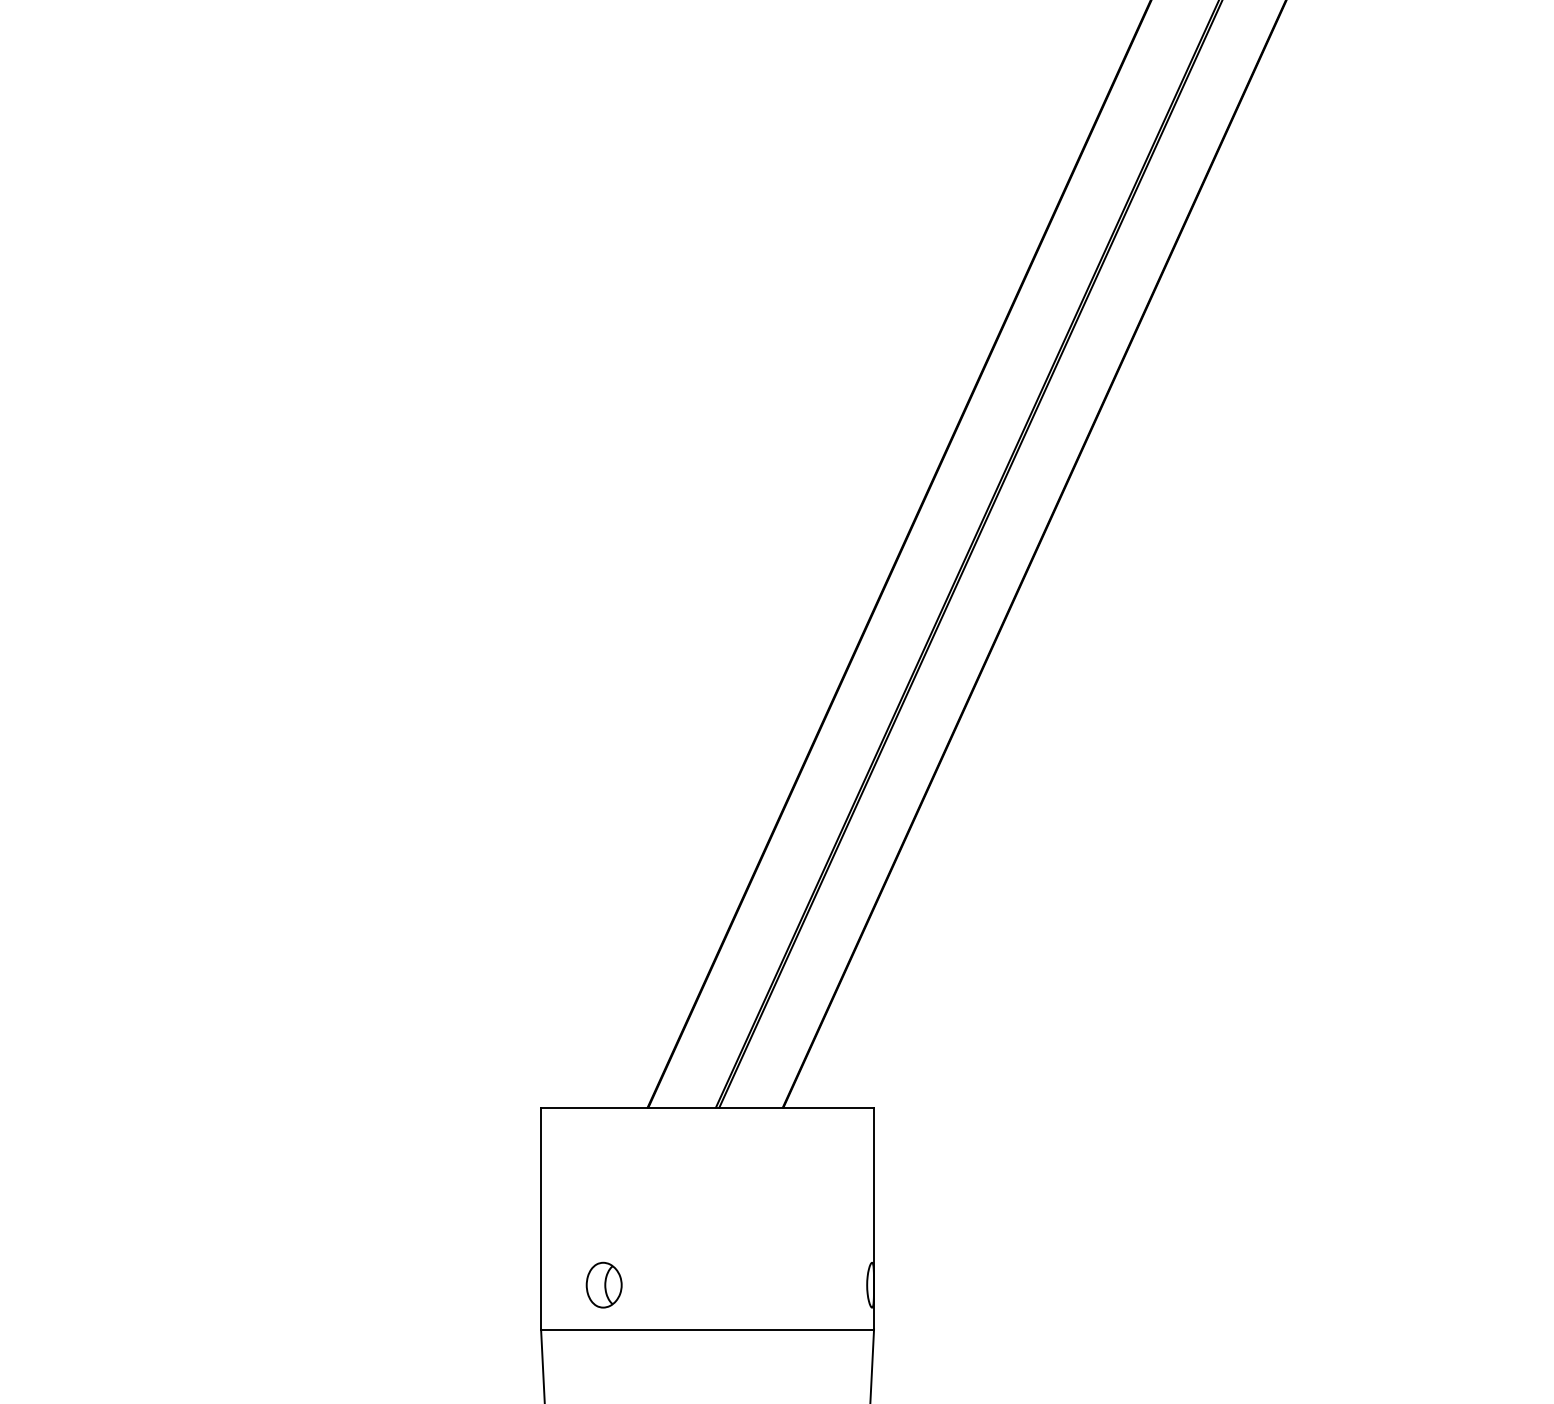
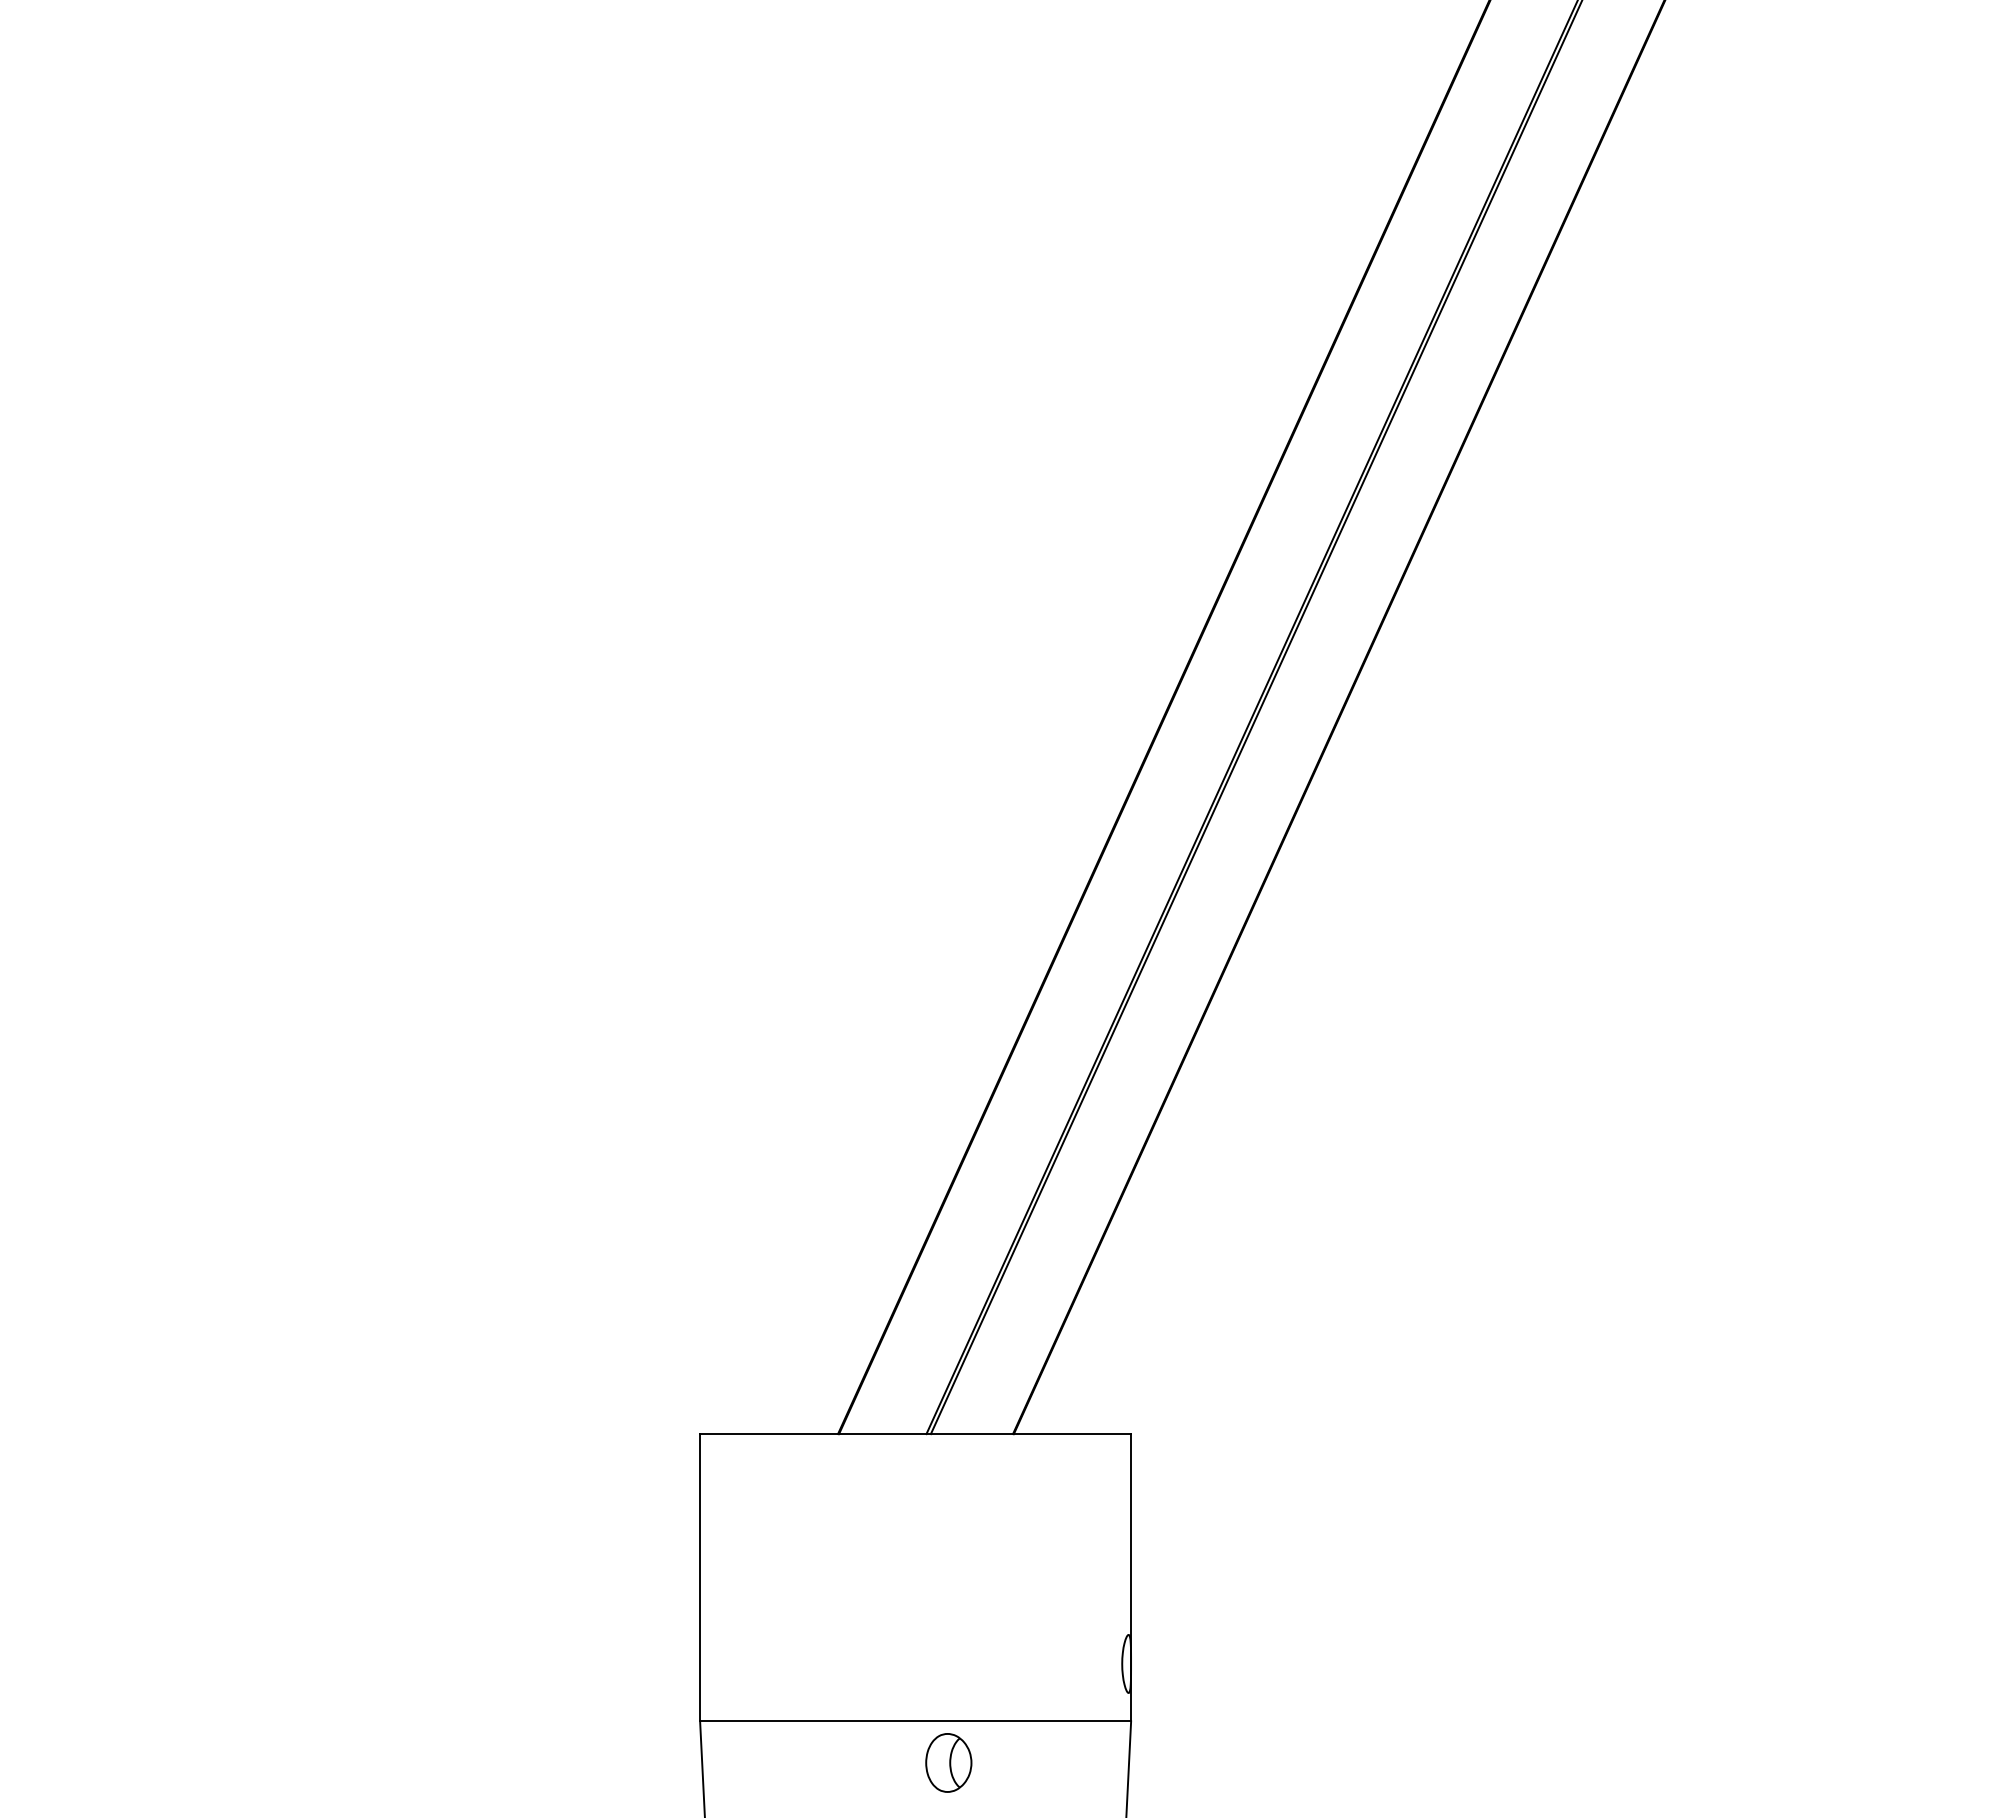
part: (603, 1284) -> (948, 1762), moved

